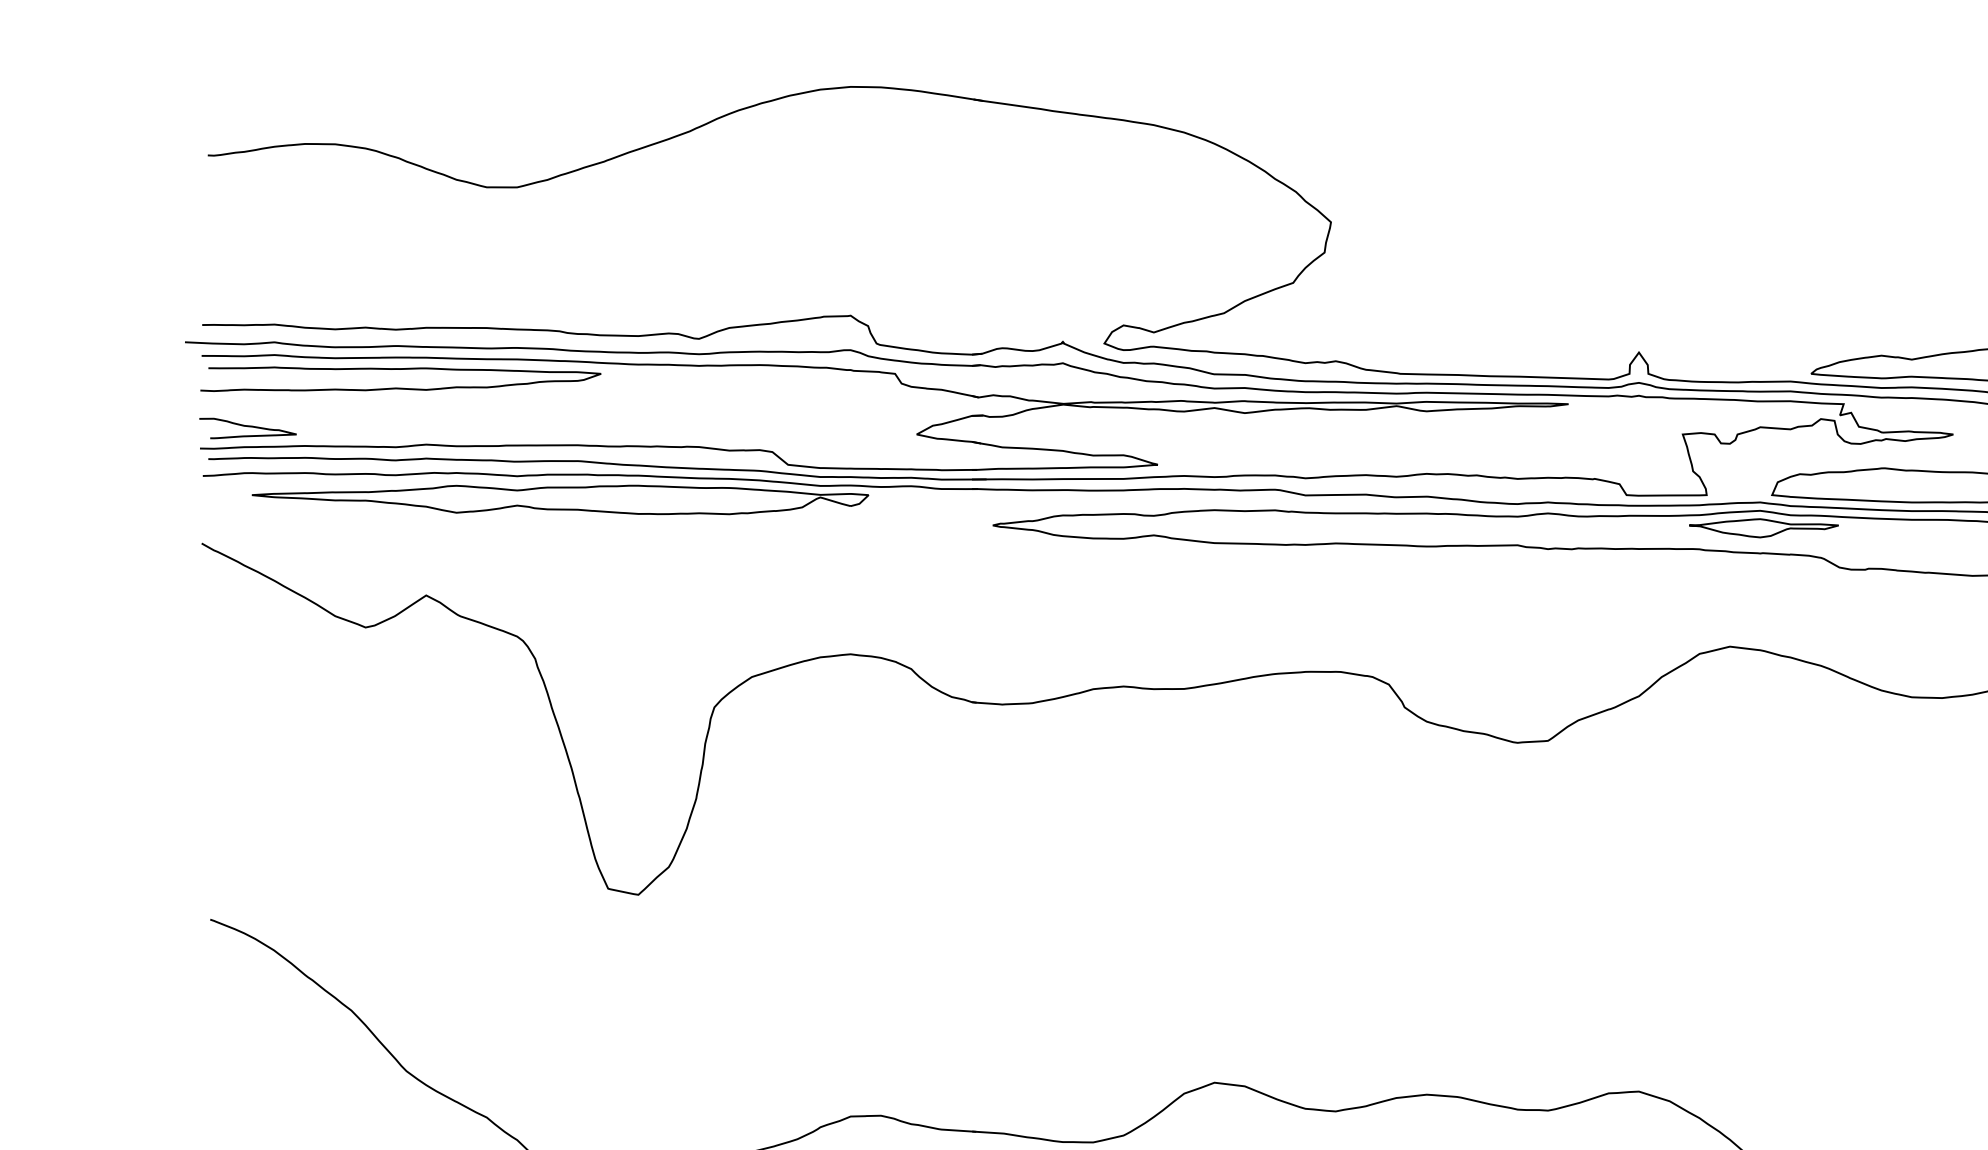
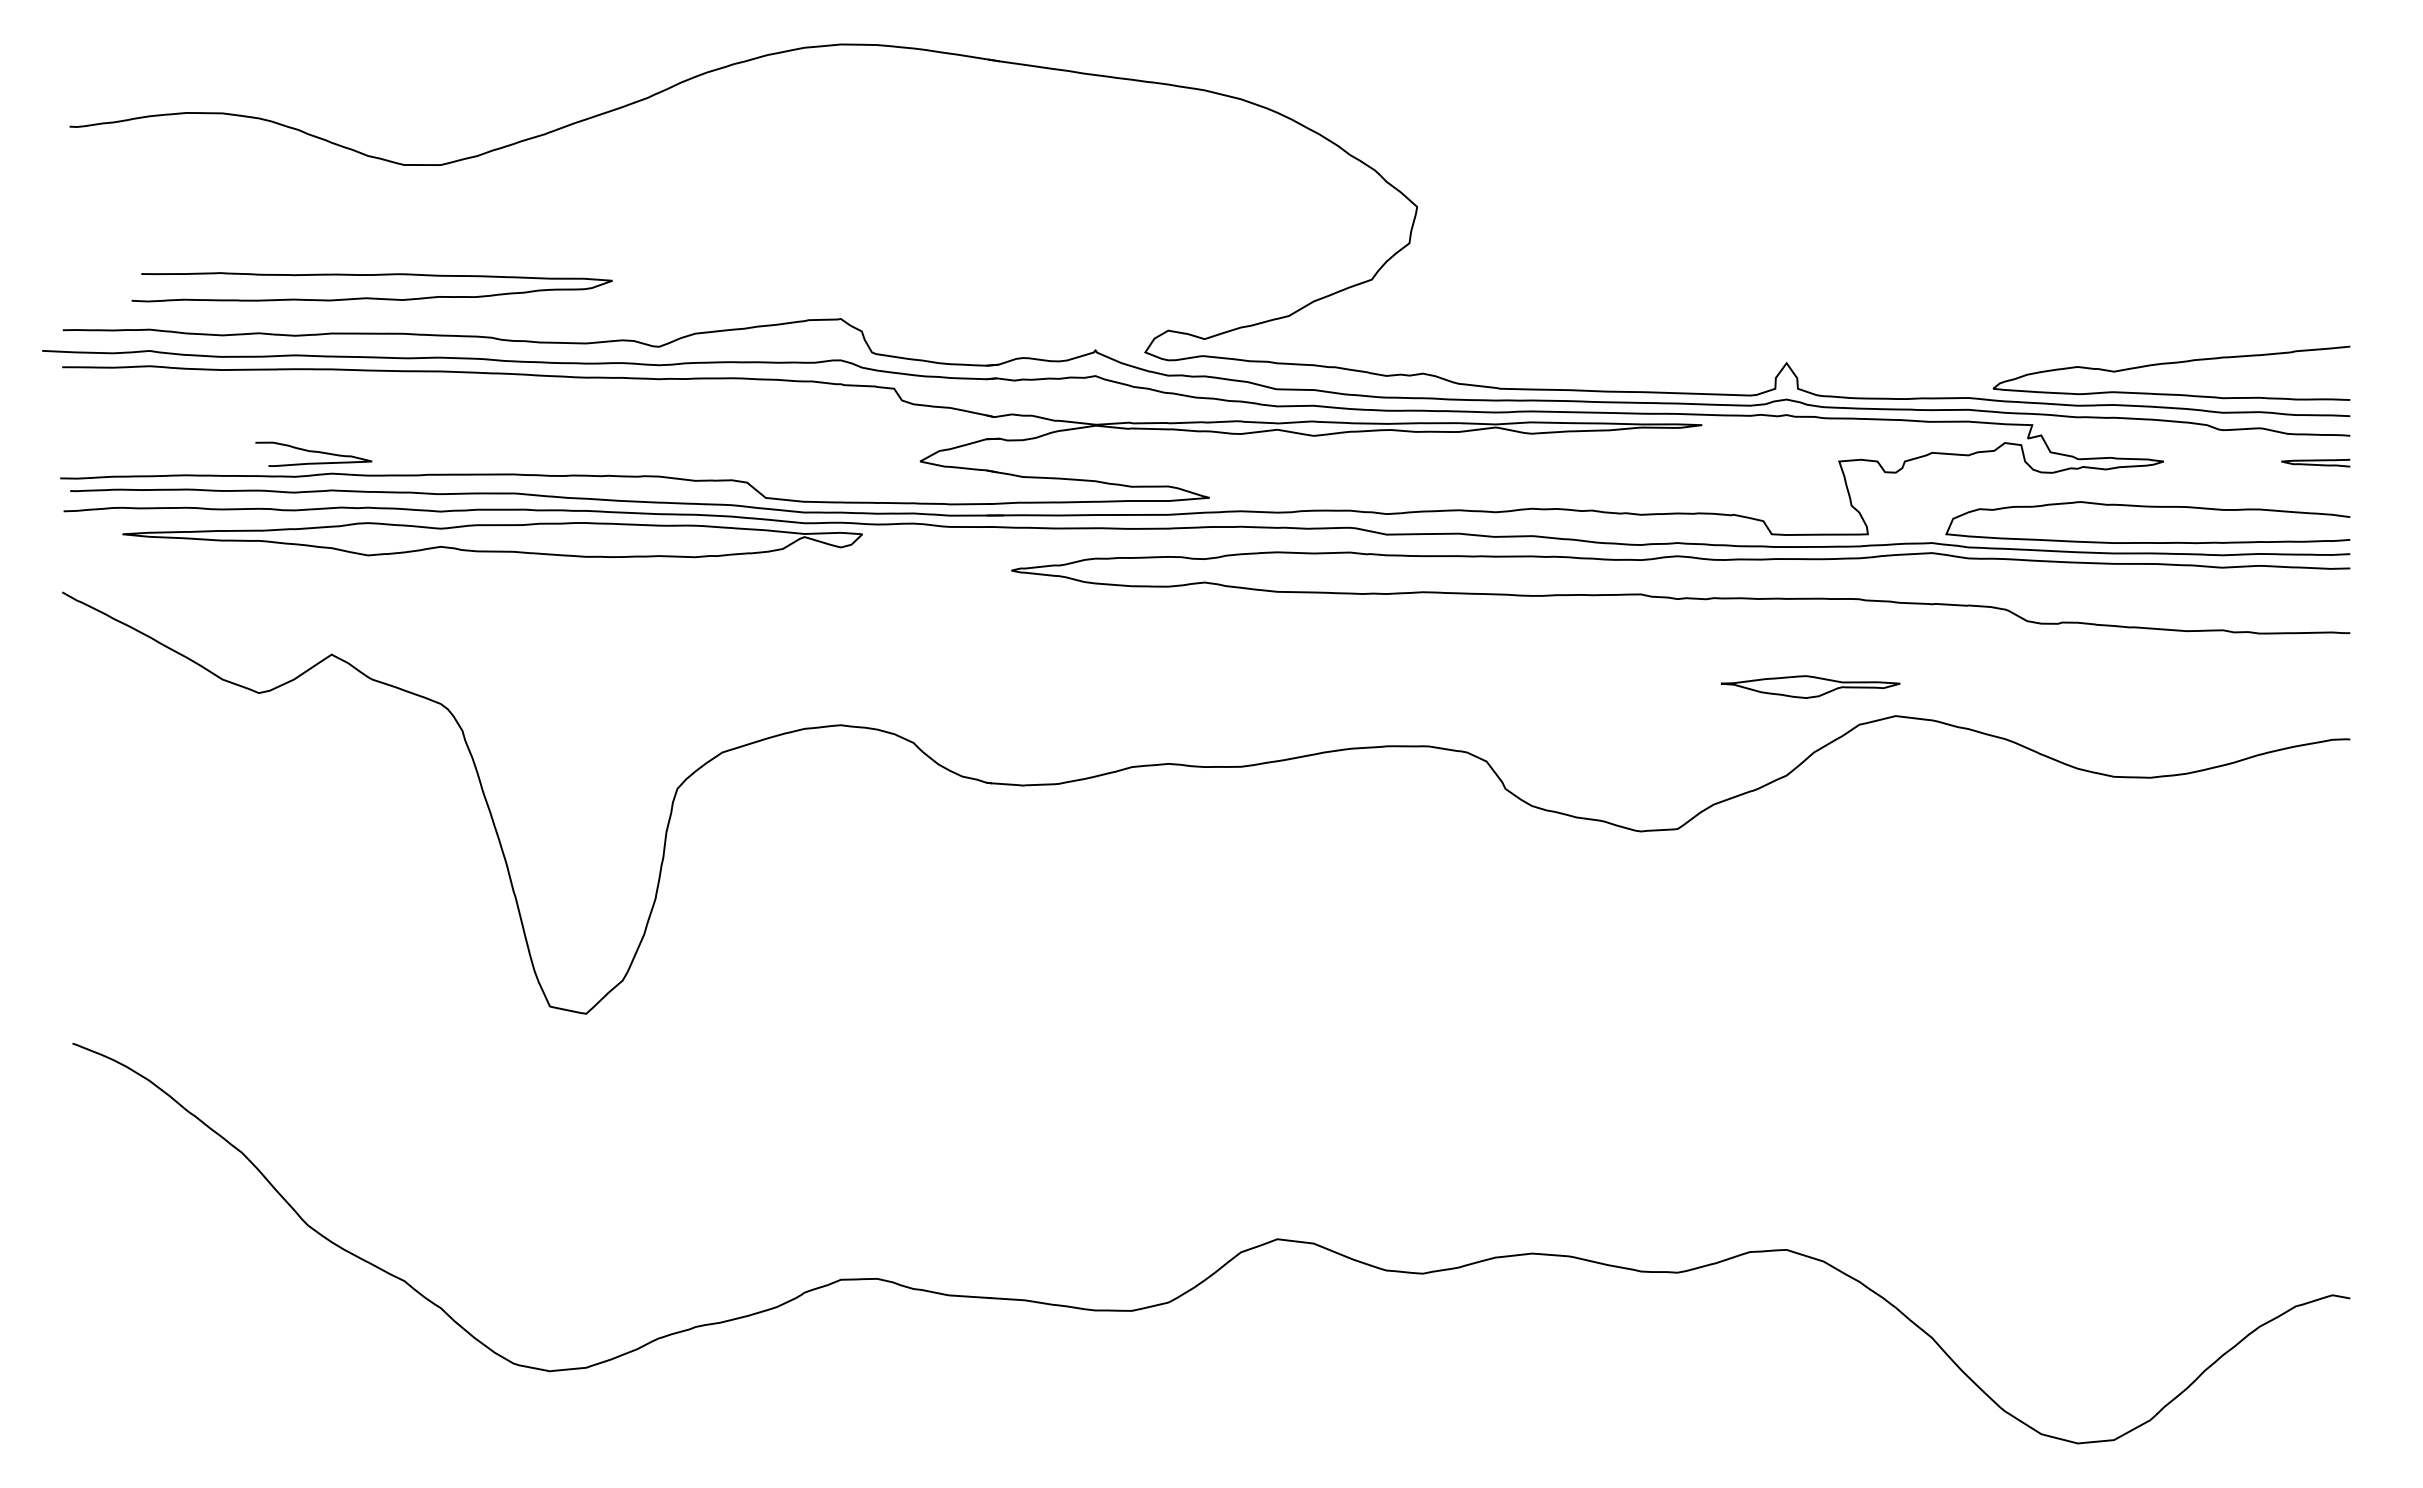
curve: (400, 387) -> (371, 297), moved
curve: (247, 426) -> (313, 452), moved
part: (1763, 527) -> (1810, 686), moved

